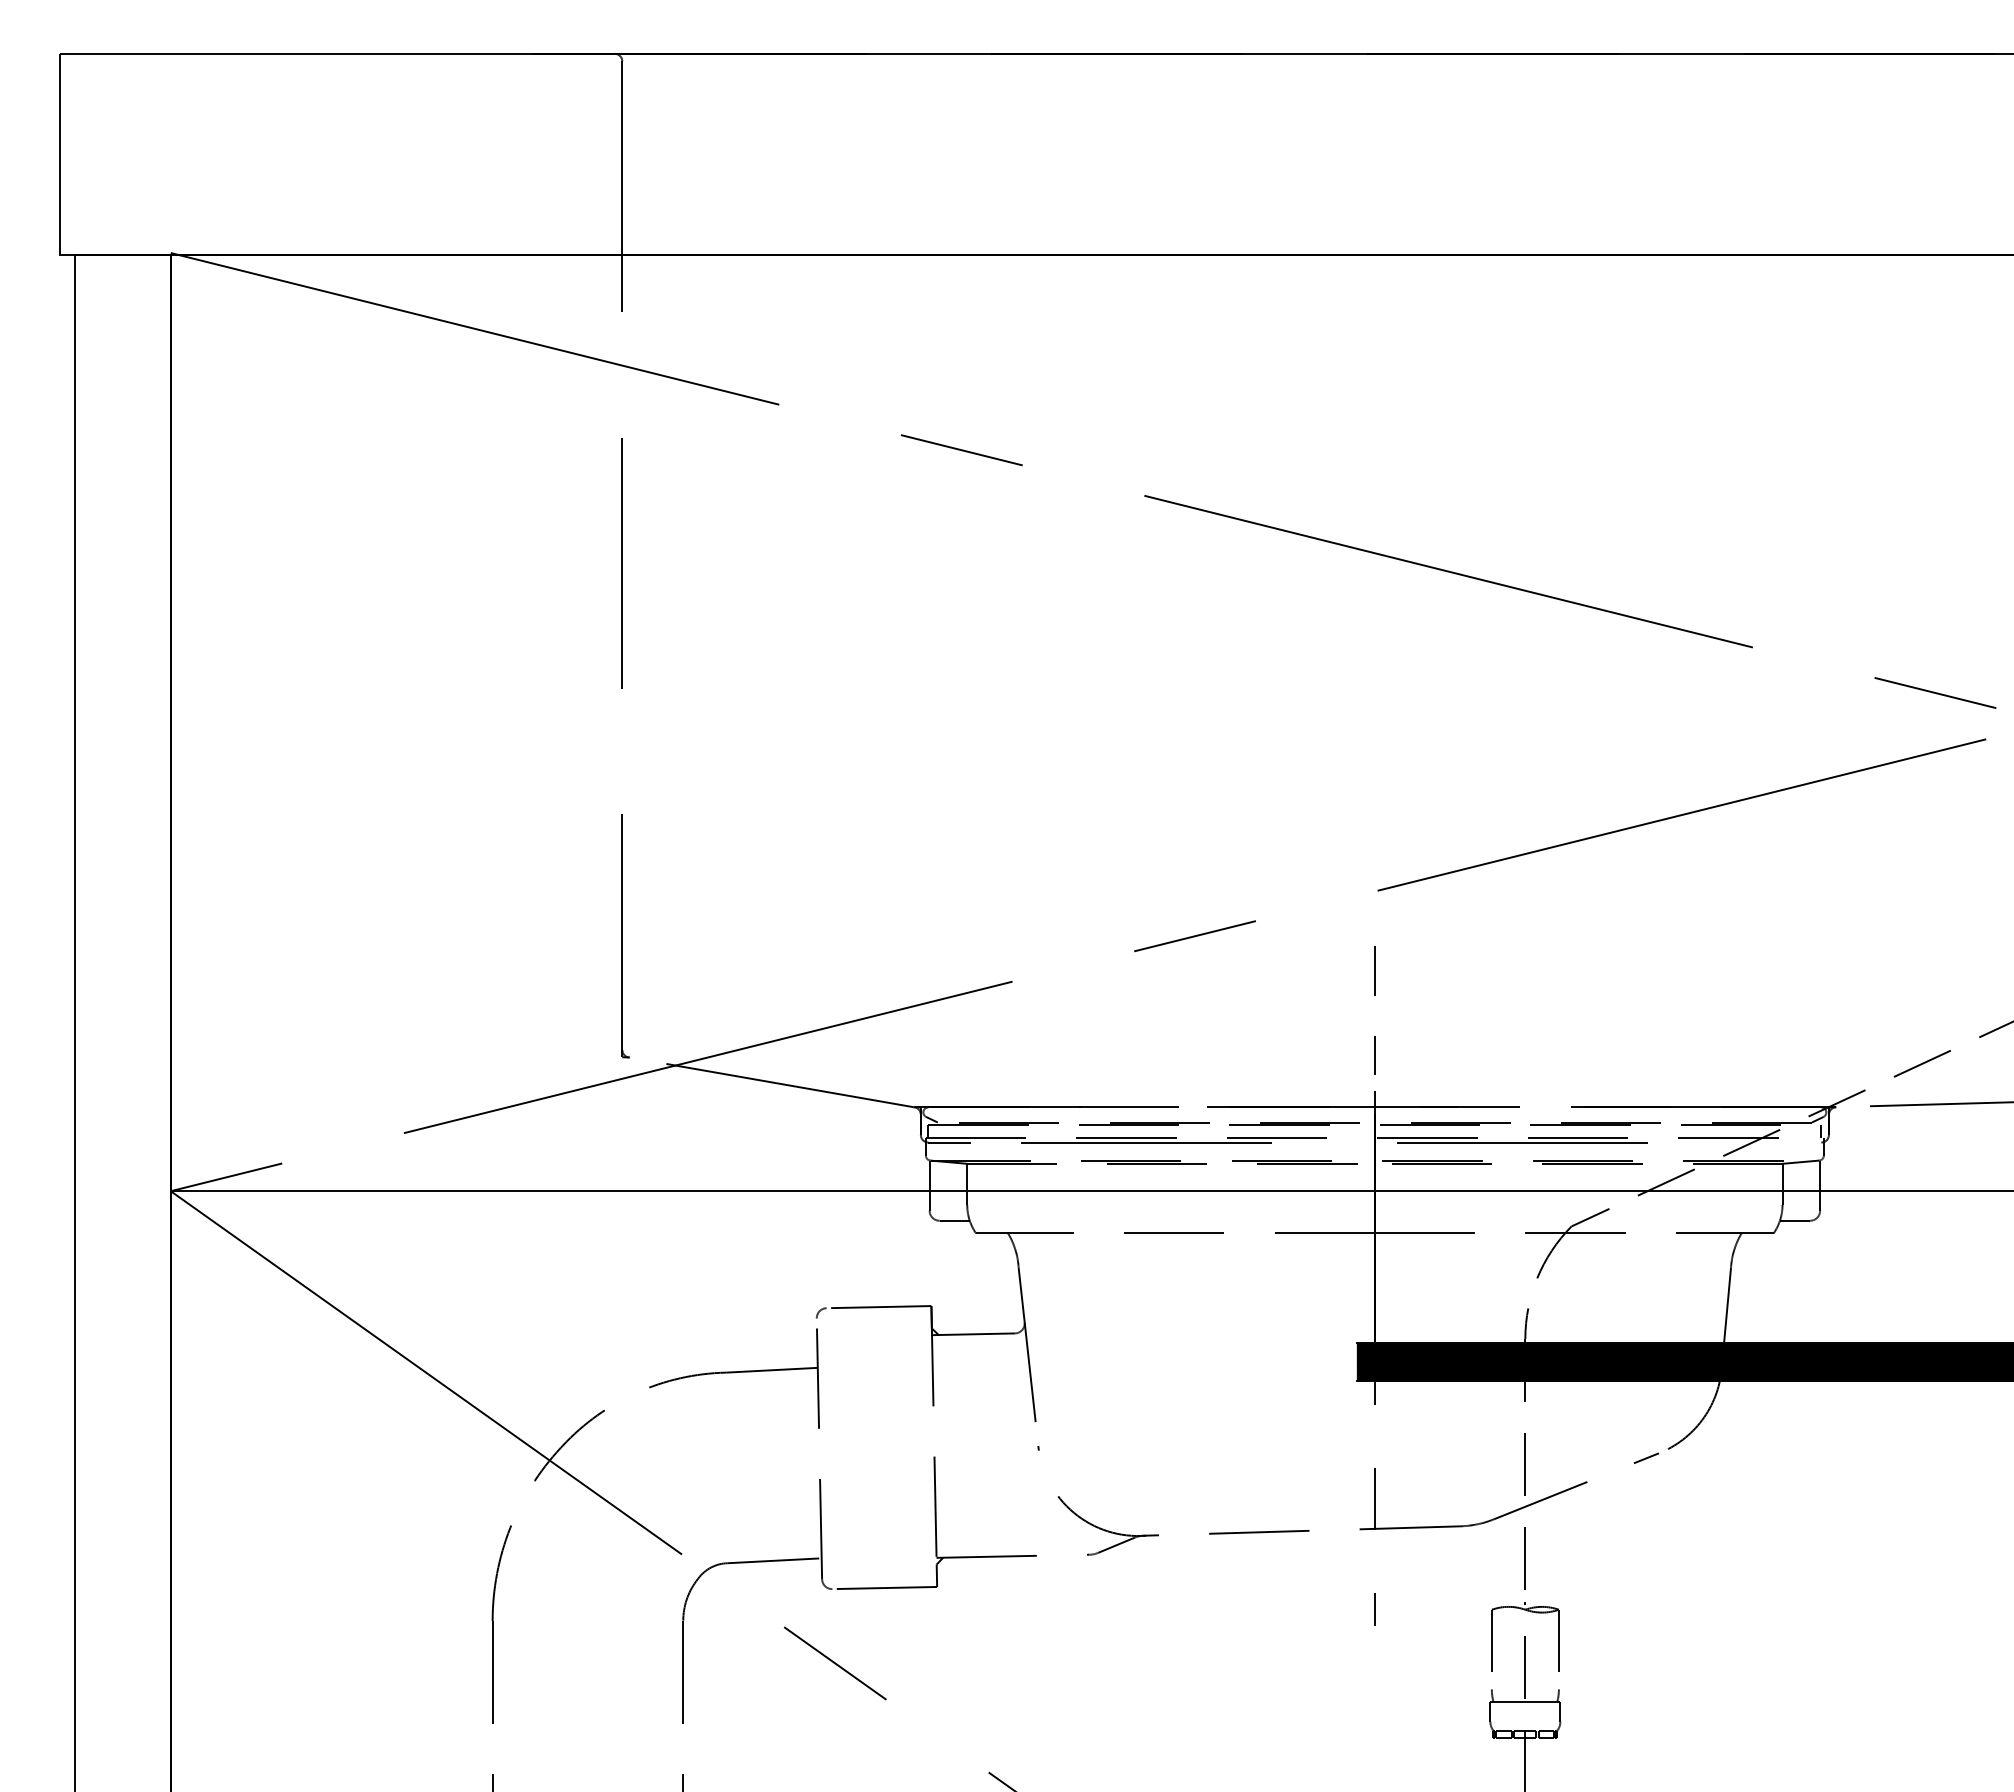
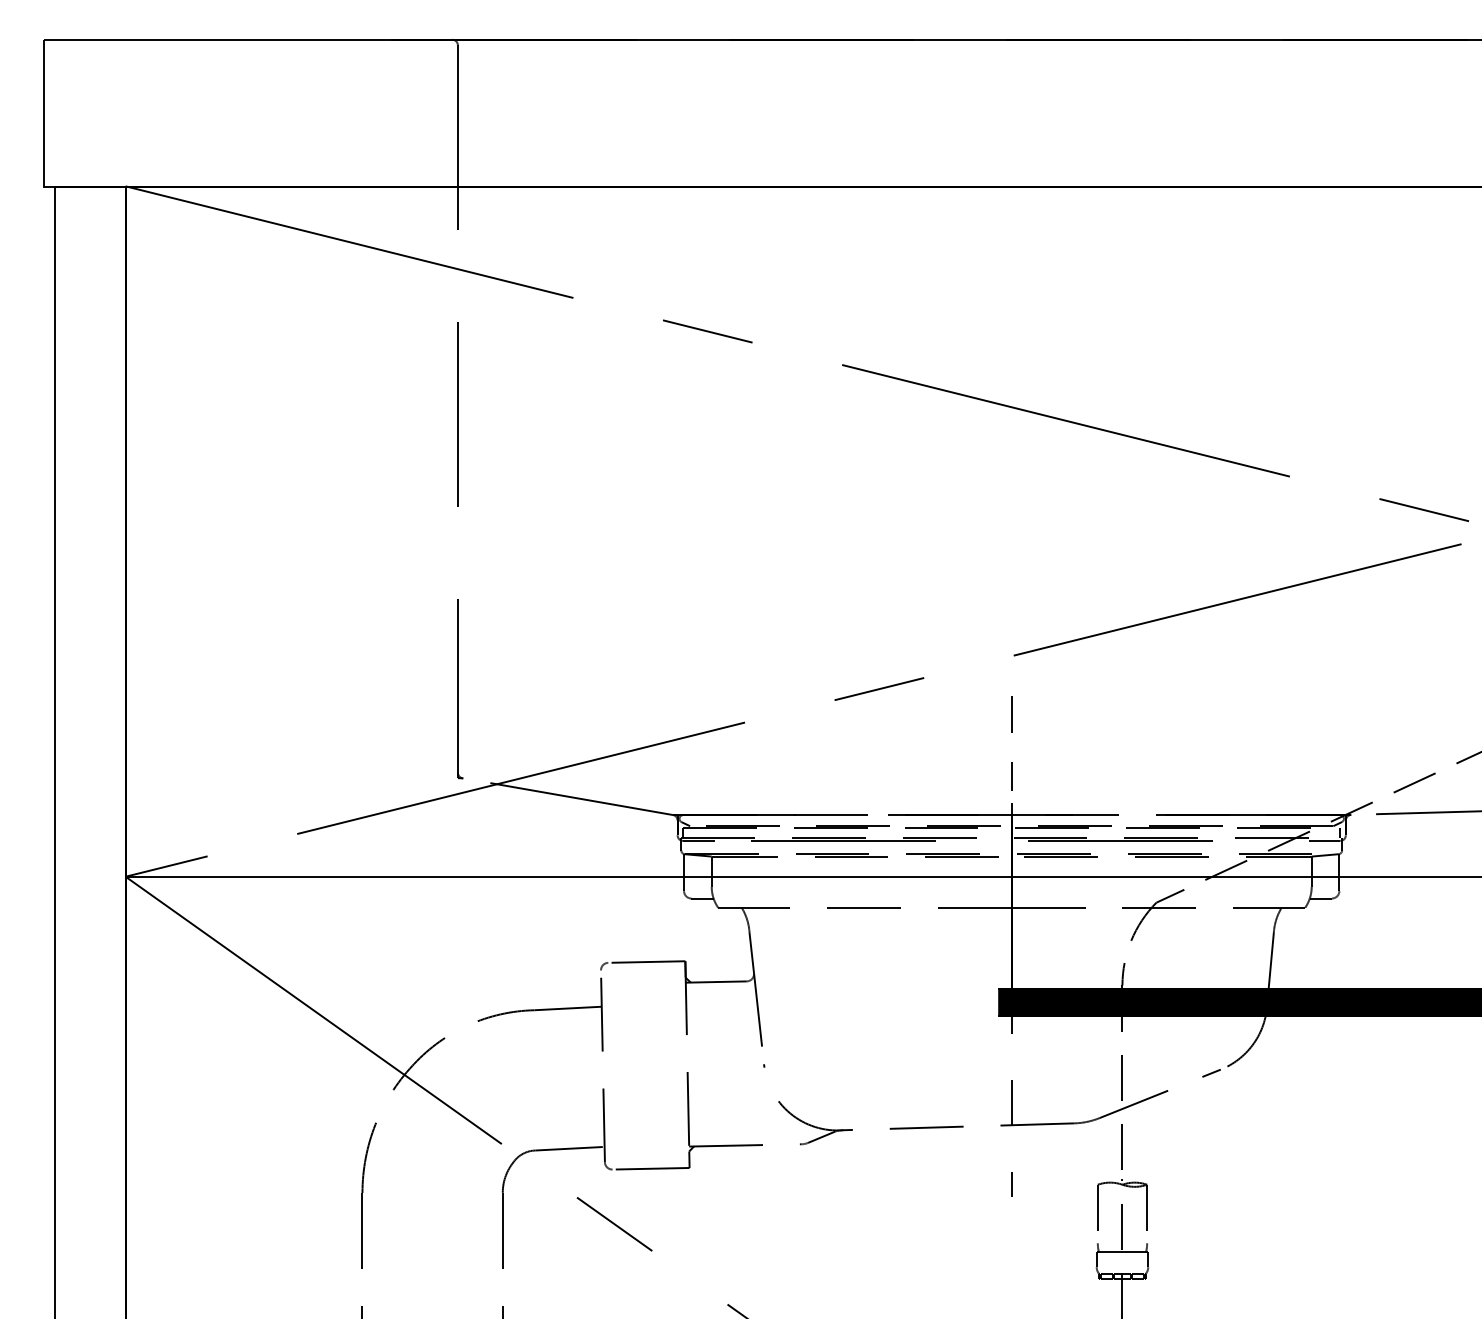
line: (1799, 1142) -> (1324, 840), added

